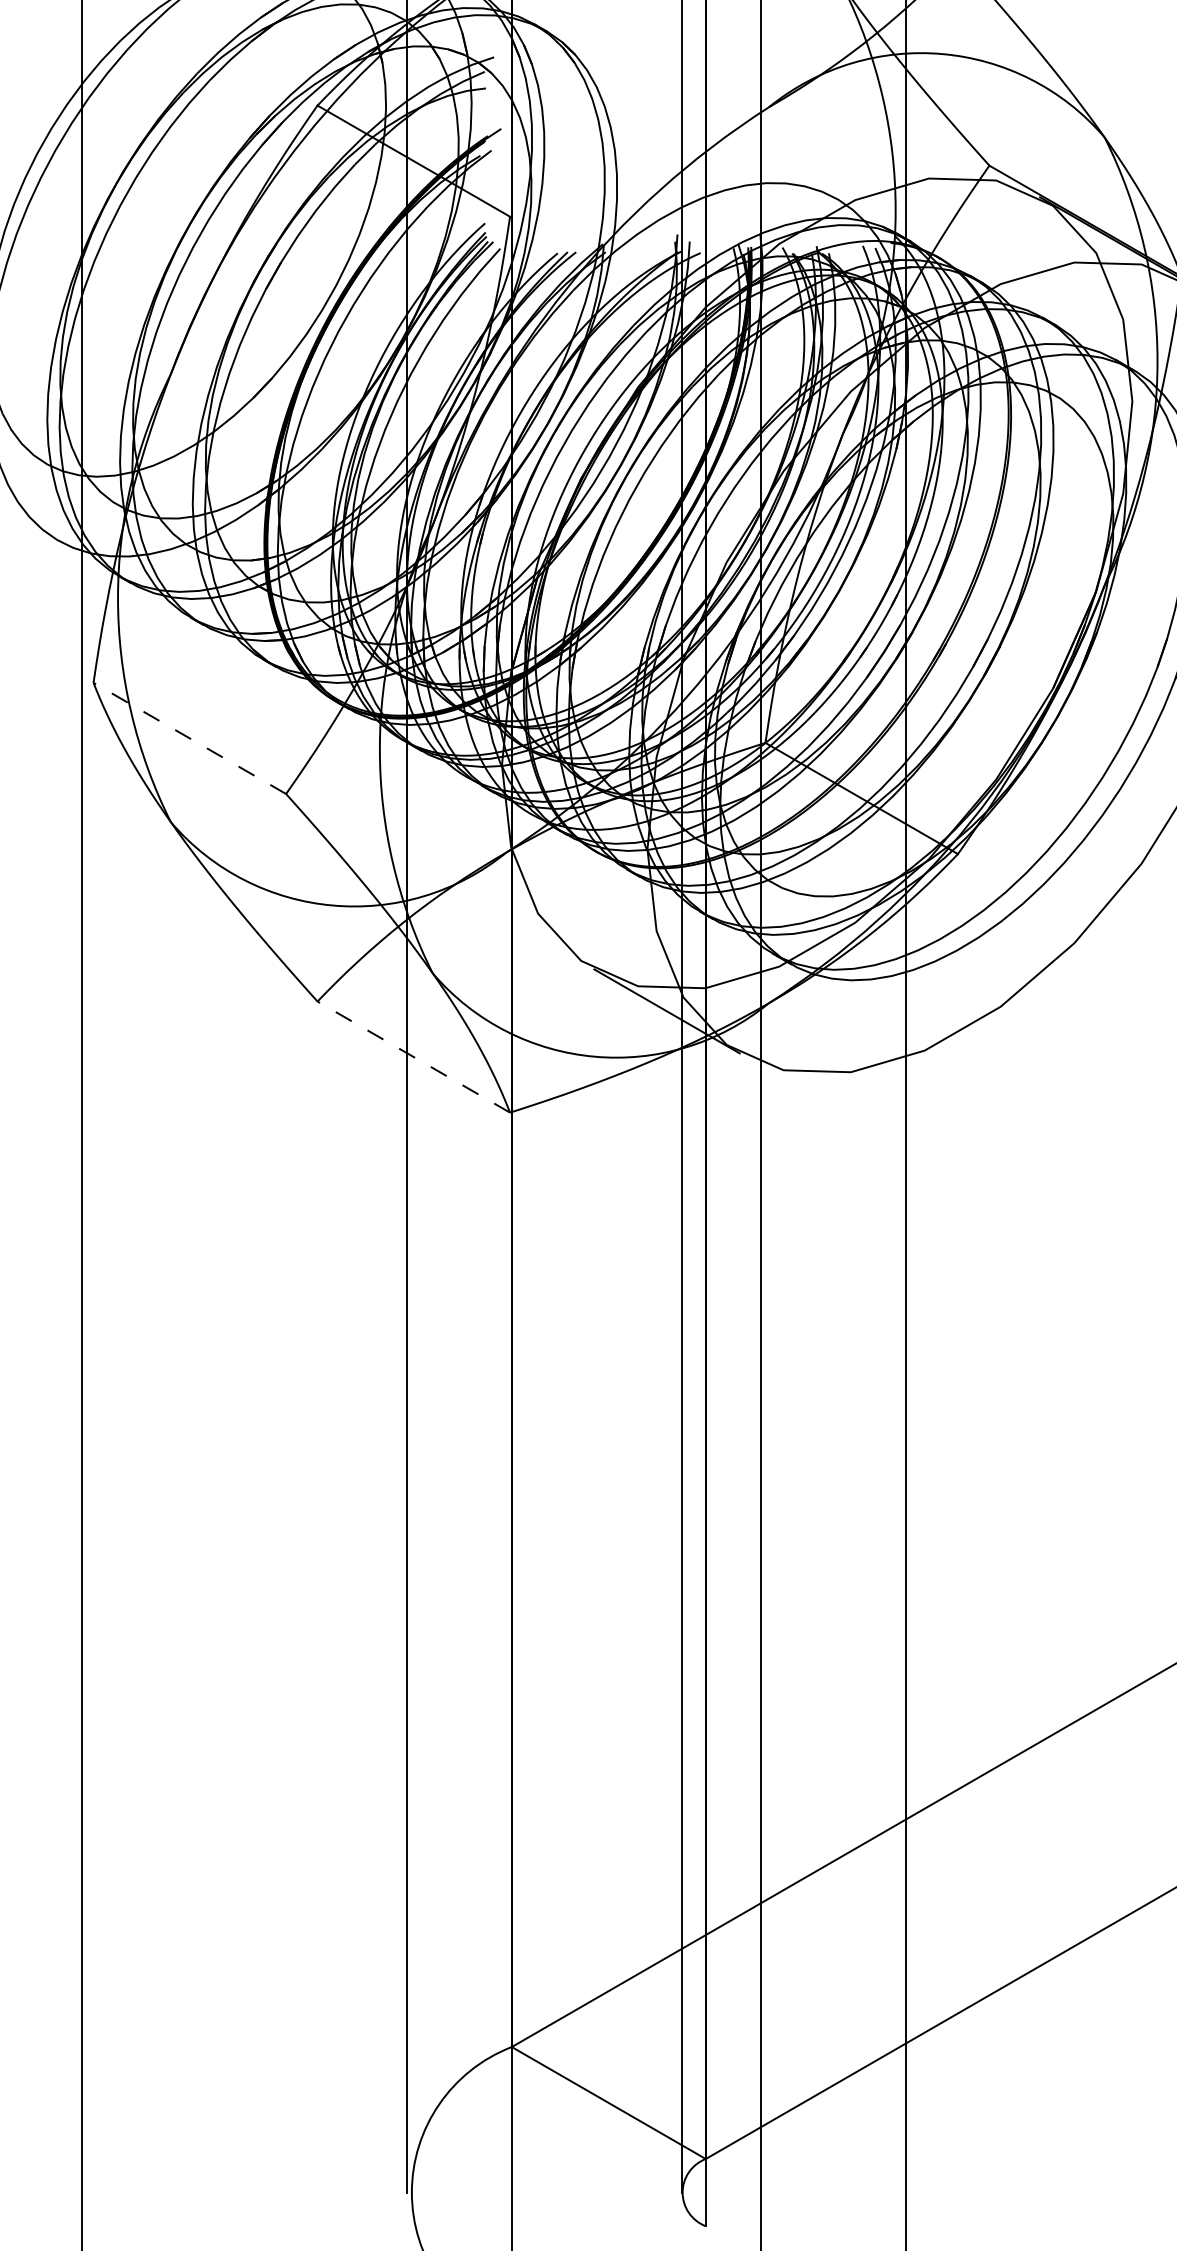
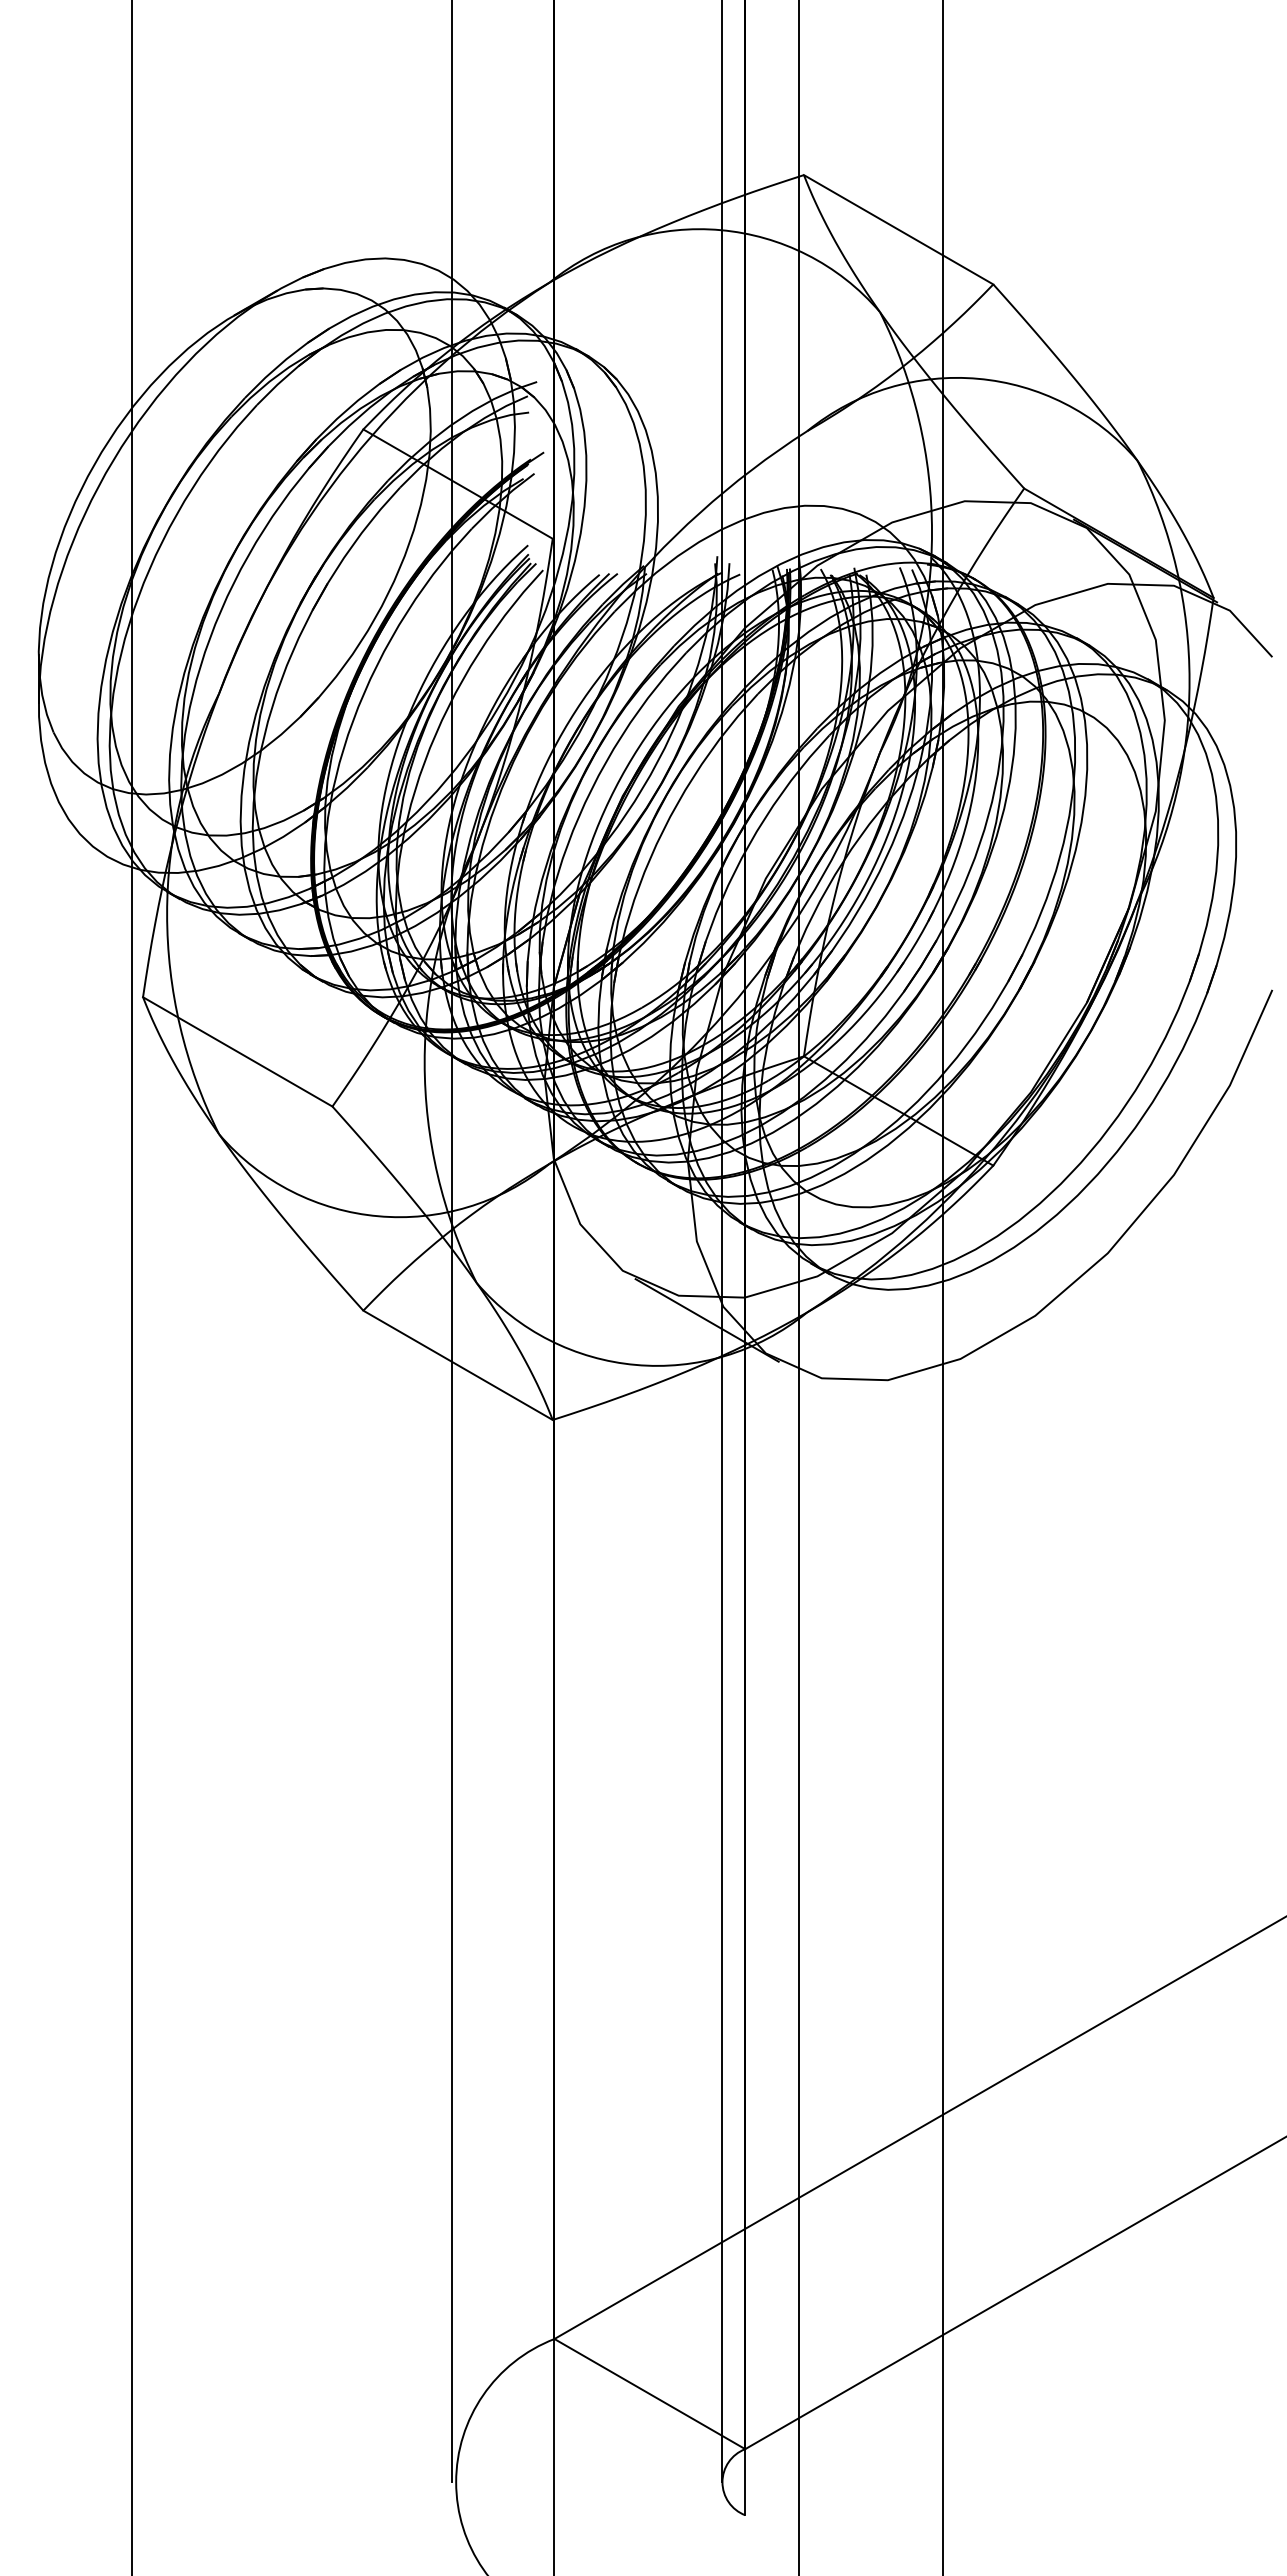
line: (189, 738) -> (237, 1051), dashed -> solid
line: (413, 1057) -> (457, 1365), dashed -> solid

